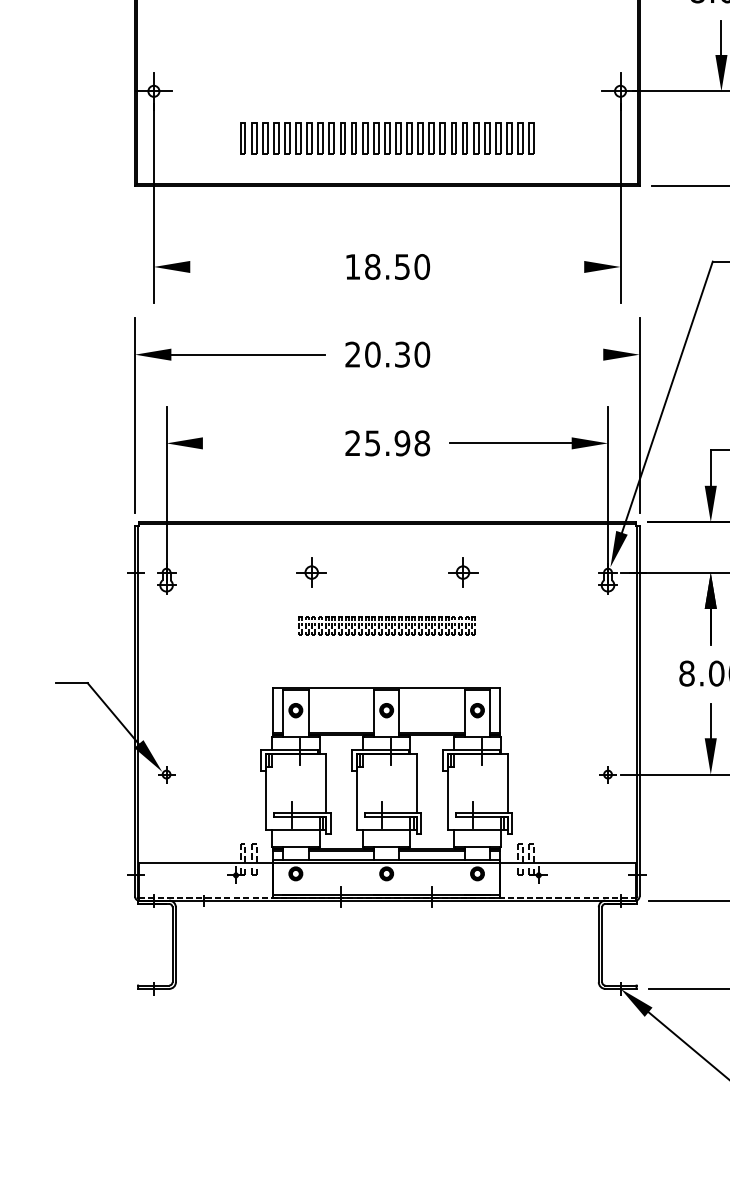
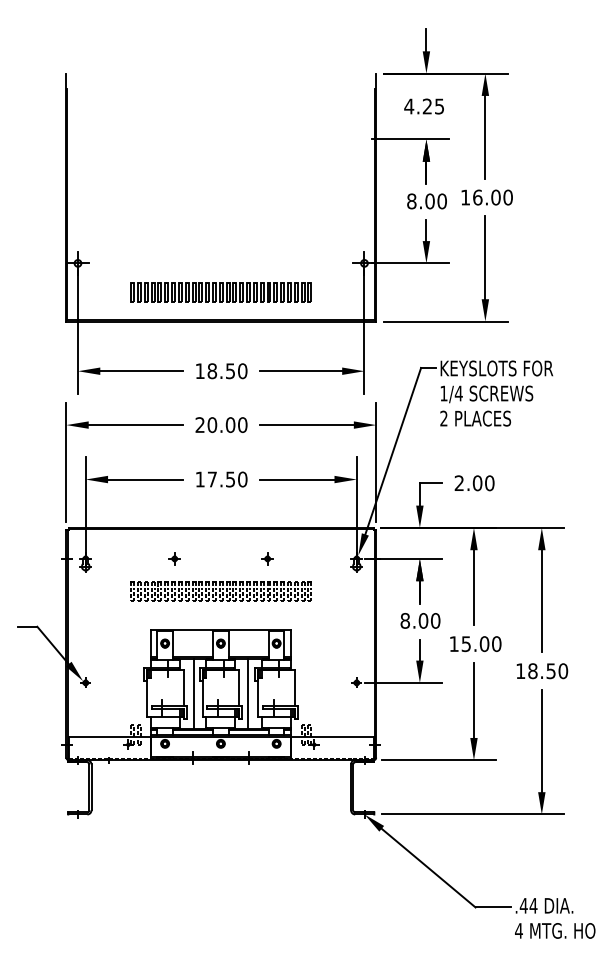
line: (257, 267) -> (141, 371), added
line: (516, 267) -> (300, 371), added
text: (402, 355) -> (230, 425), 20.30 -> 20.00
line: (526, 355) -> (306, 425), added
line: (263, 443) -> (145, 479), added
text: (387, 443) -> (221, 479), 25.98 -> 17.50
part: (311, 571) -> (174, 558), size x0.62
part: (462, 571) -> (267, 558), size x0.62
part: (386, 625) -> (220, 591), size x1.67
line: (343, 791) -> (194, 693), added
line: (431, 791) -> (248, 693), added

